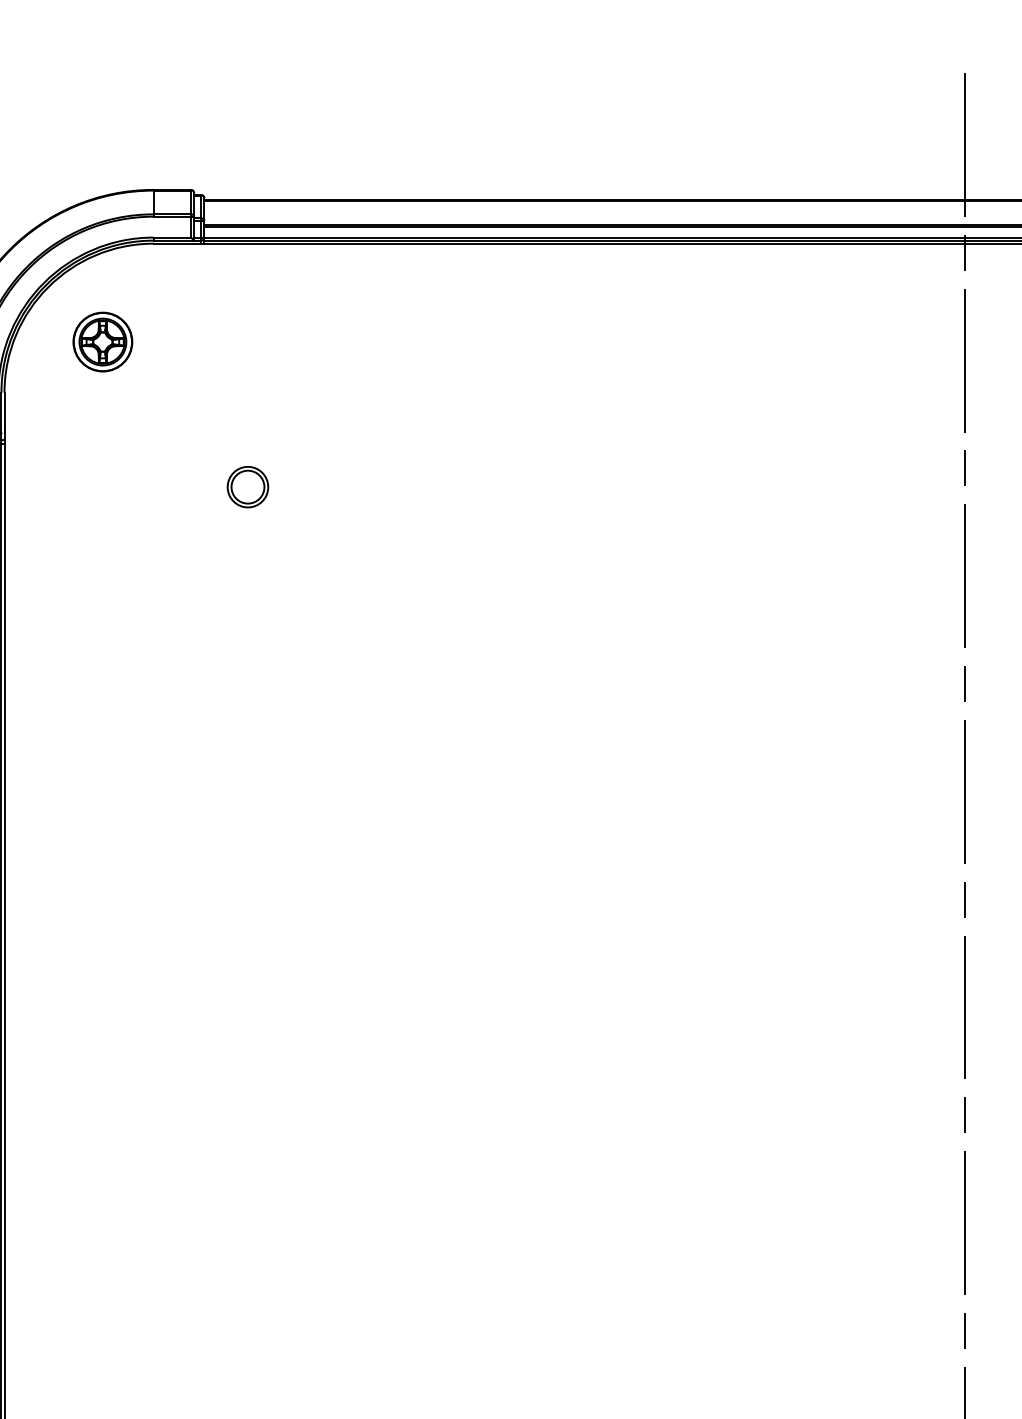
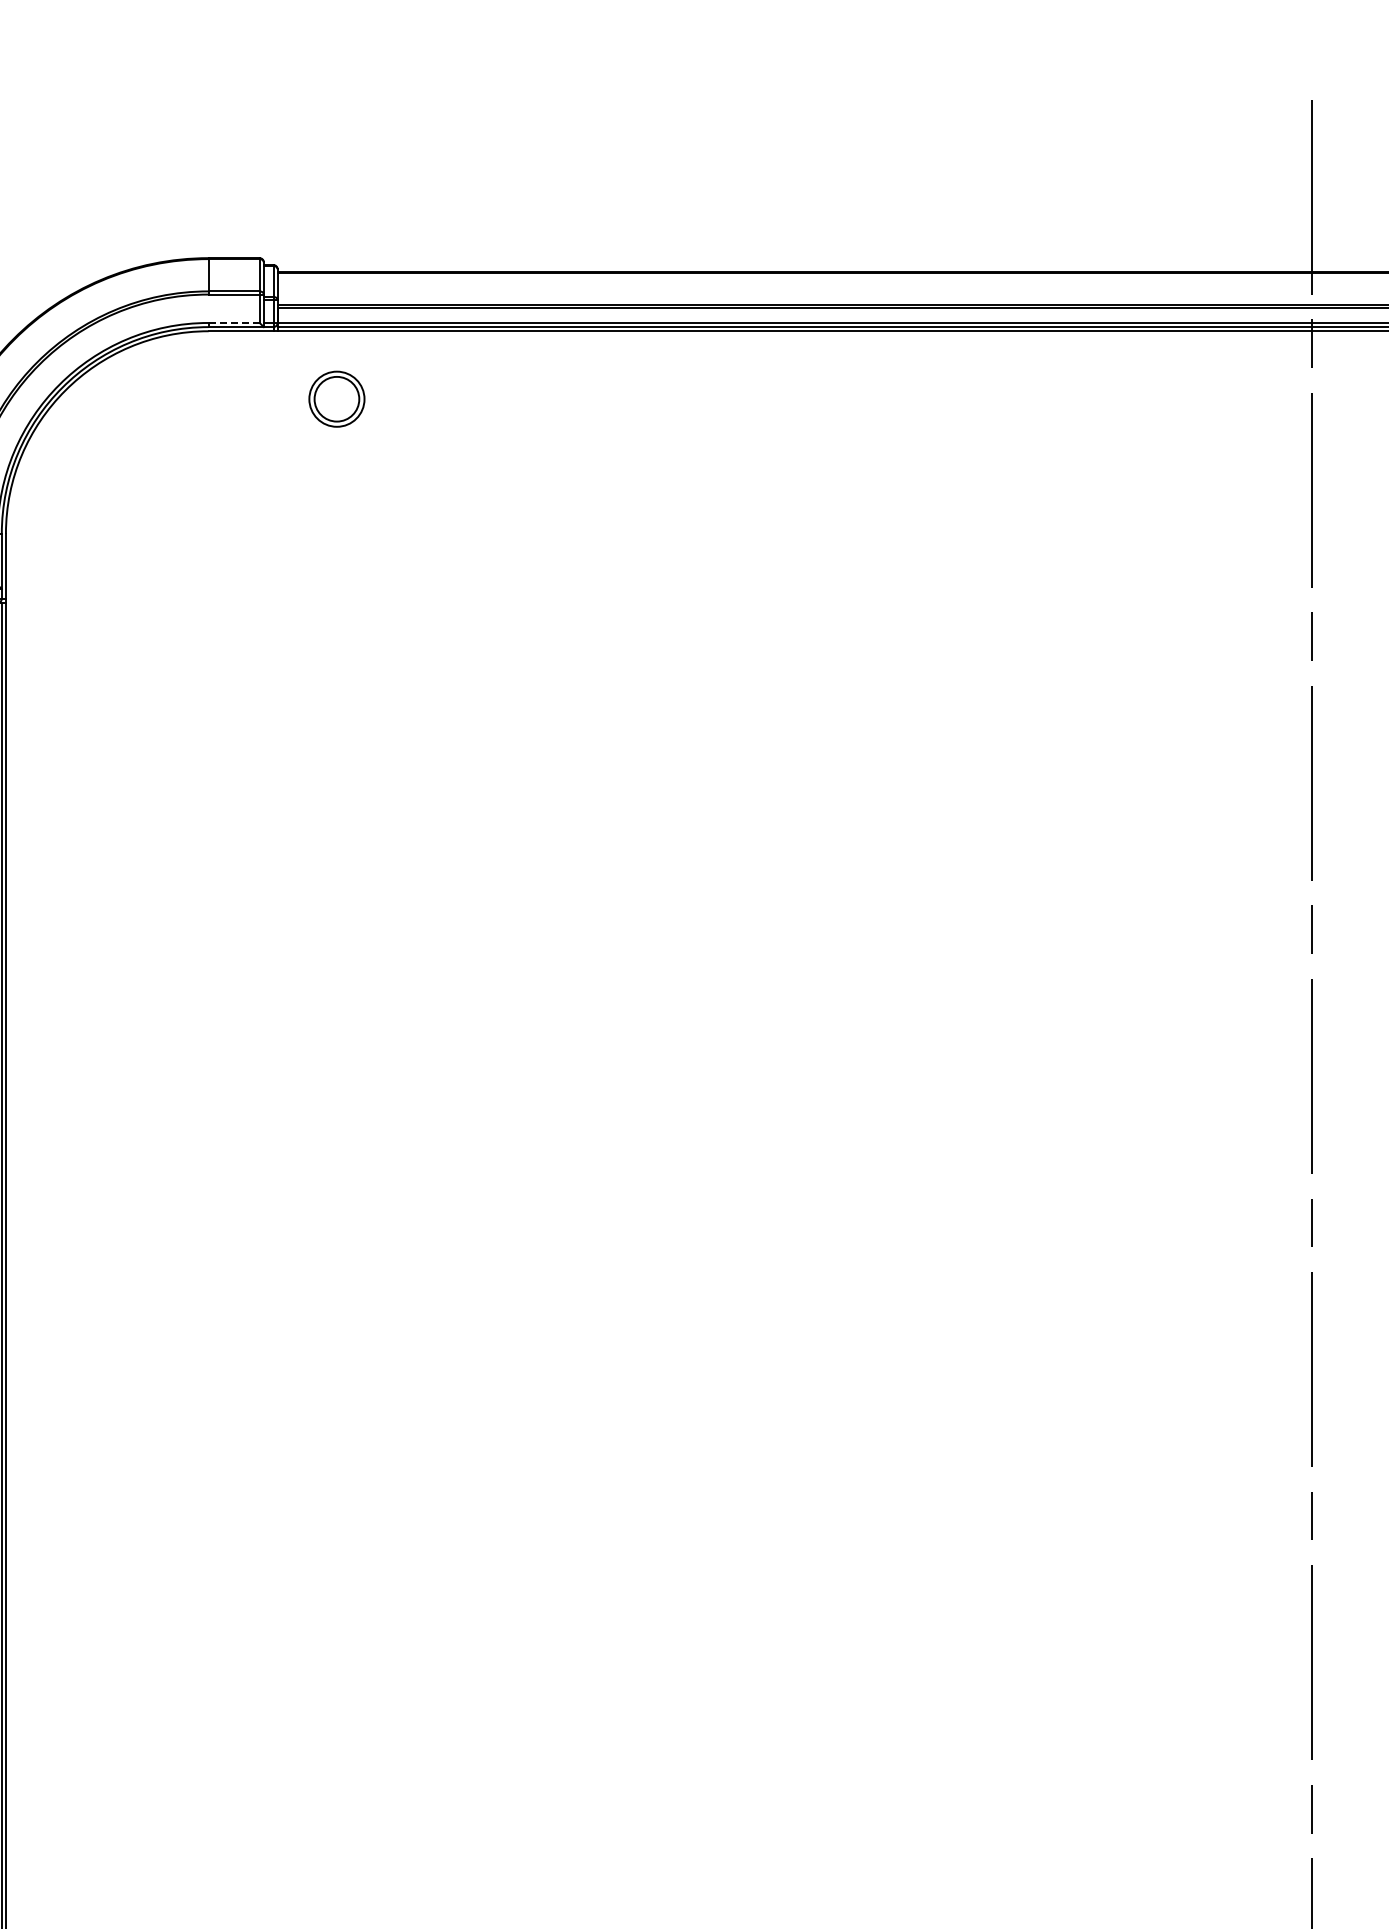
line: (172, 237) -> (234, 322), solid -> dashed
part: (102, 341) -> (139, 464), removed
part: (247, 486) -> (336, 398), moved

